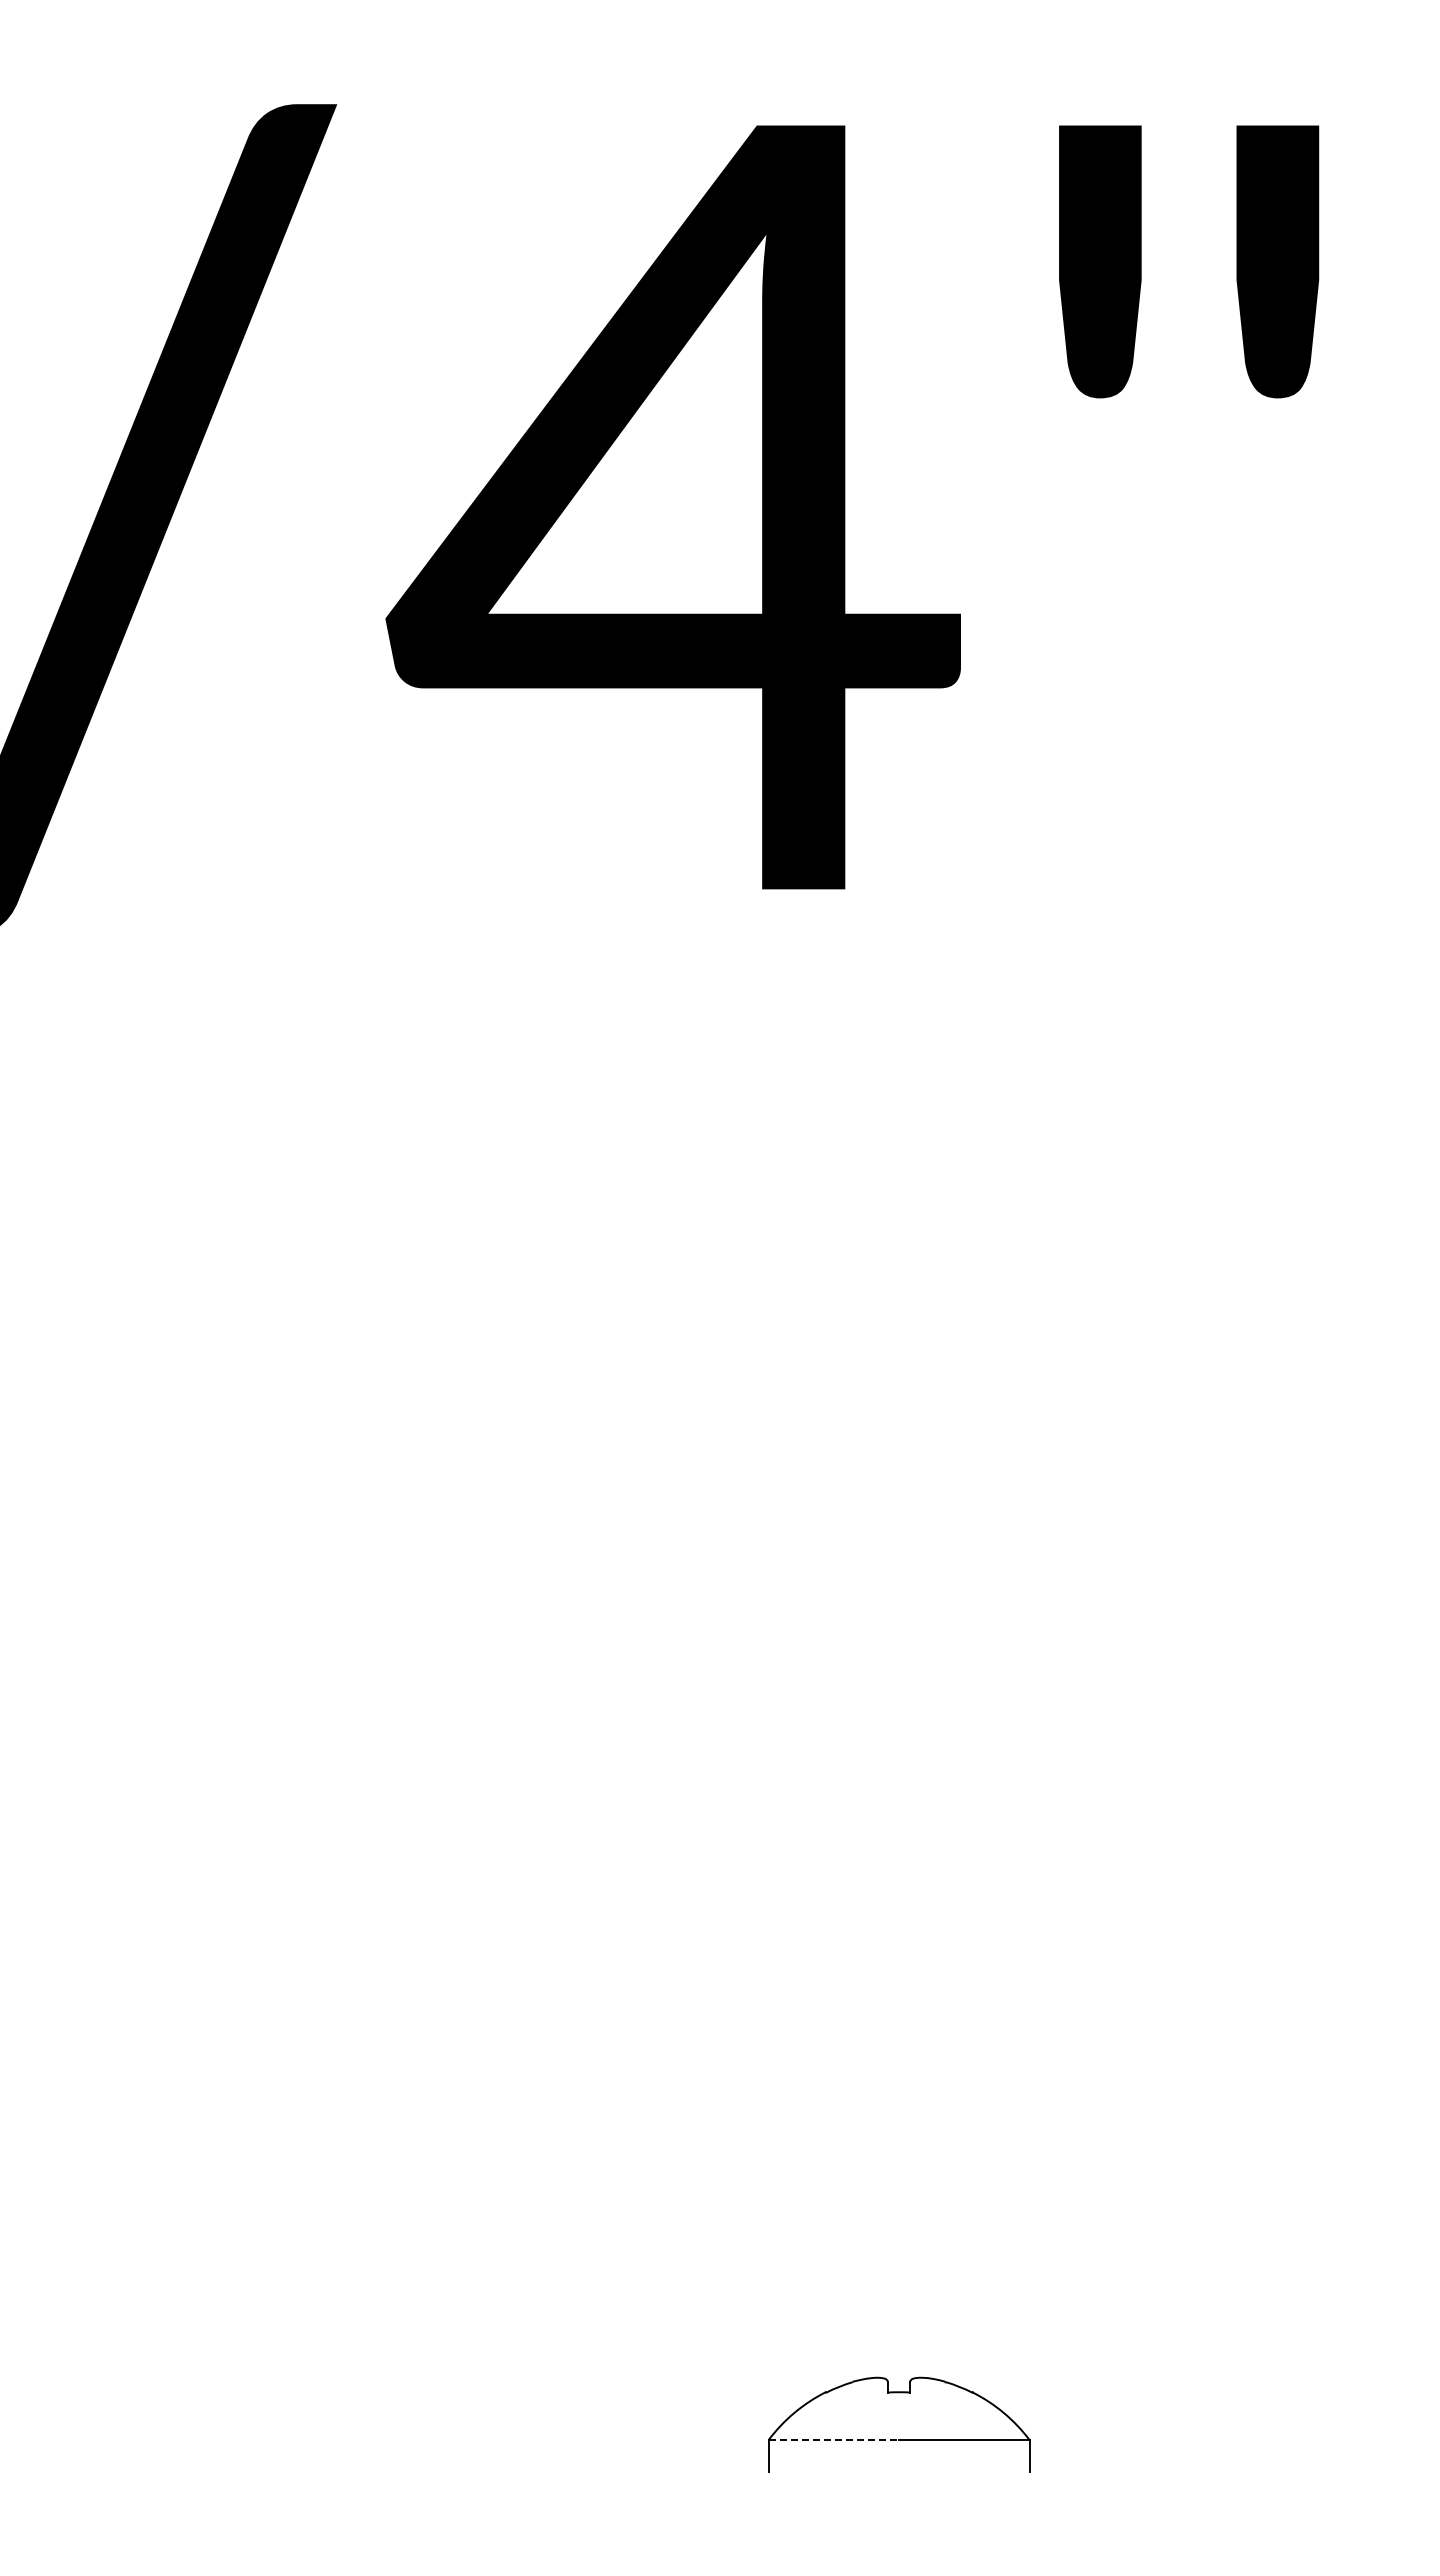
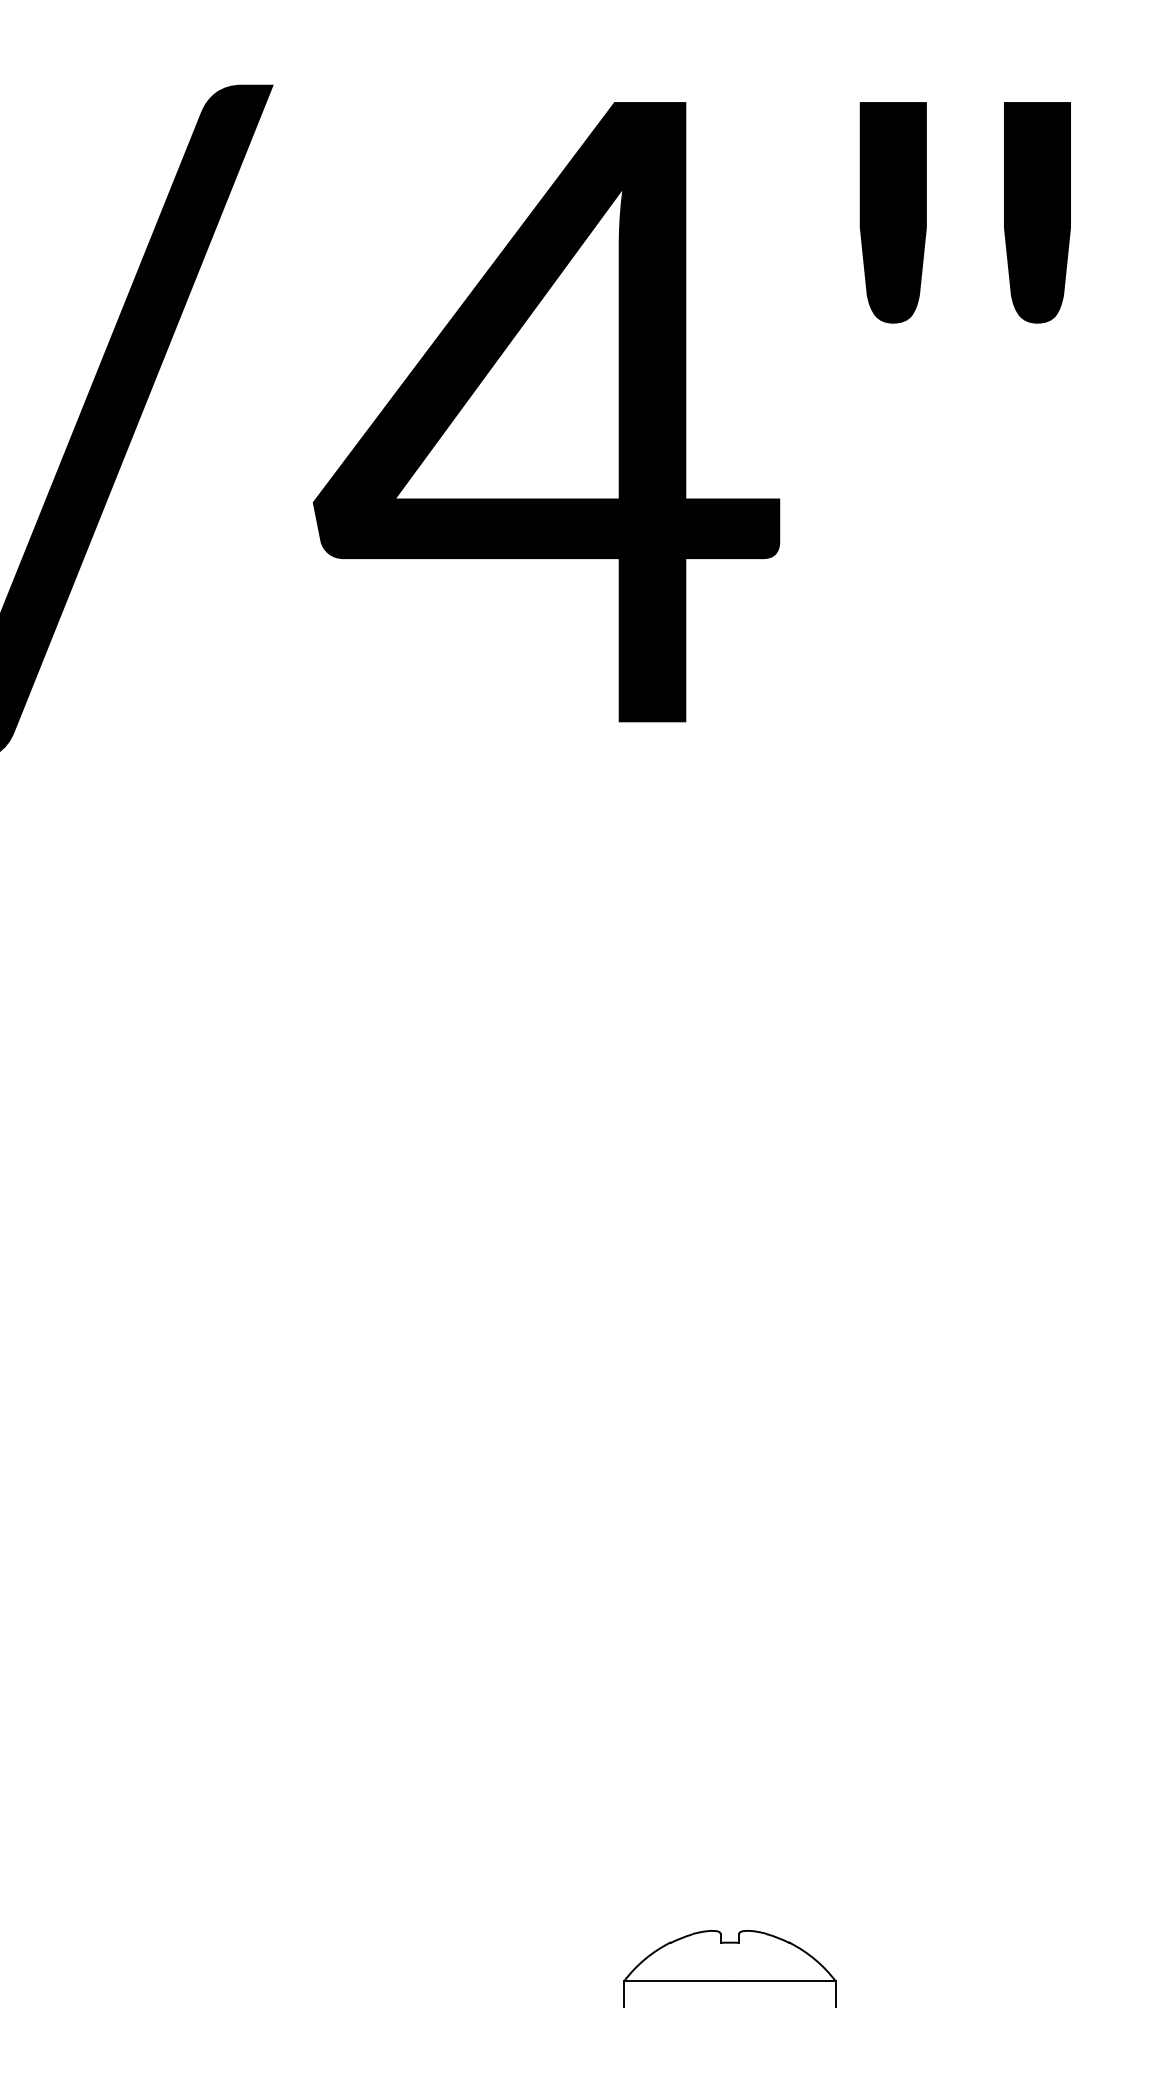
line: (834, 2439) -> (677, 1981), dashed -> solid

